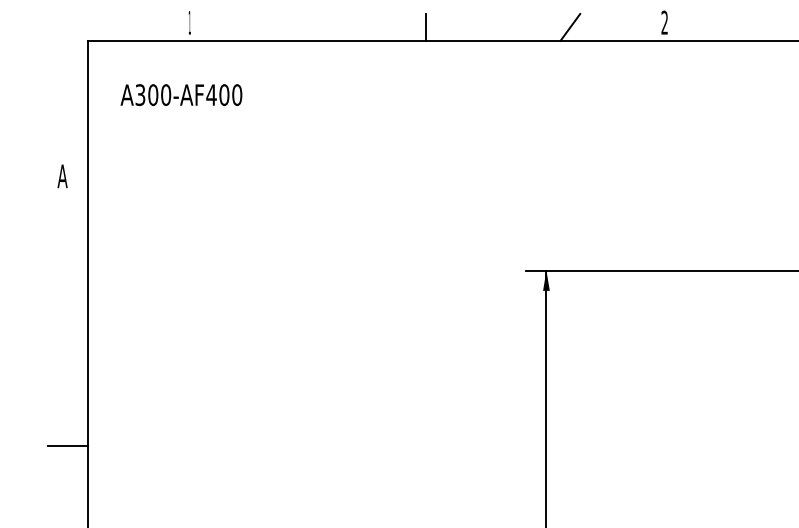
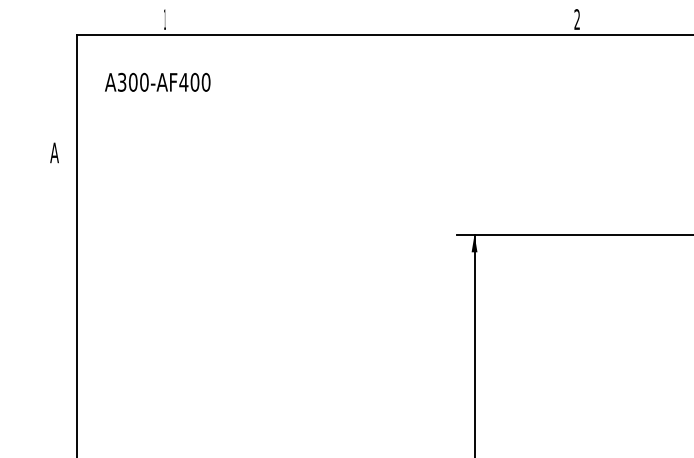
line: (425, 26) -> (369, 22), removed
line: (570, 26) -> (495, 22), removed
line: (67, 445) -> (58, 386), removed

